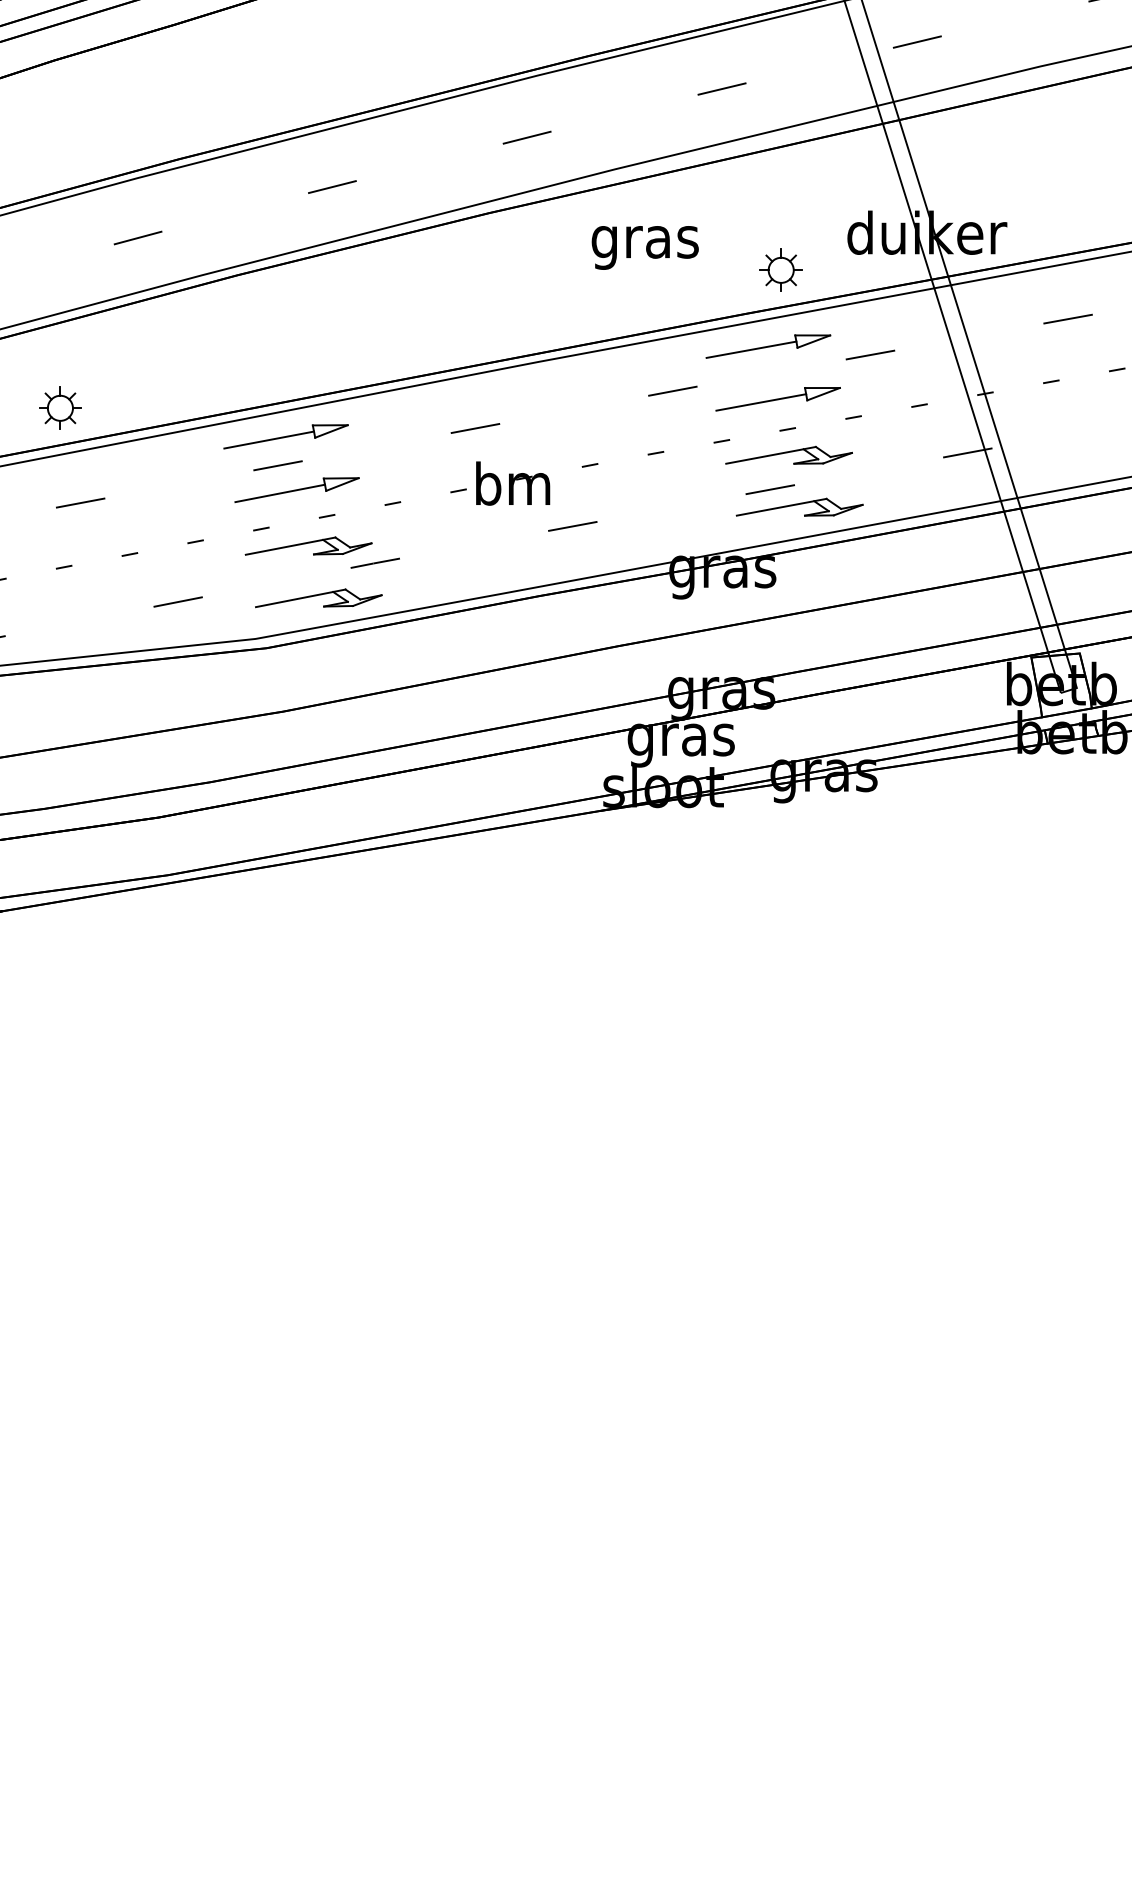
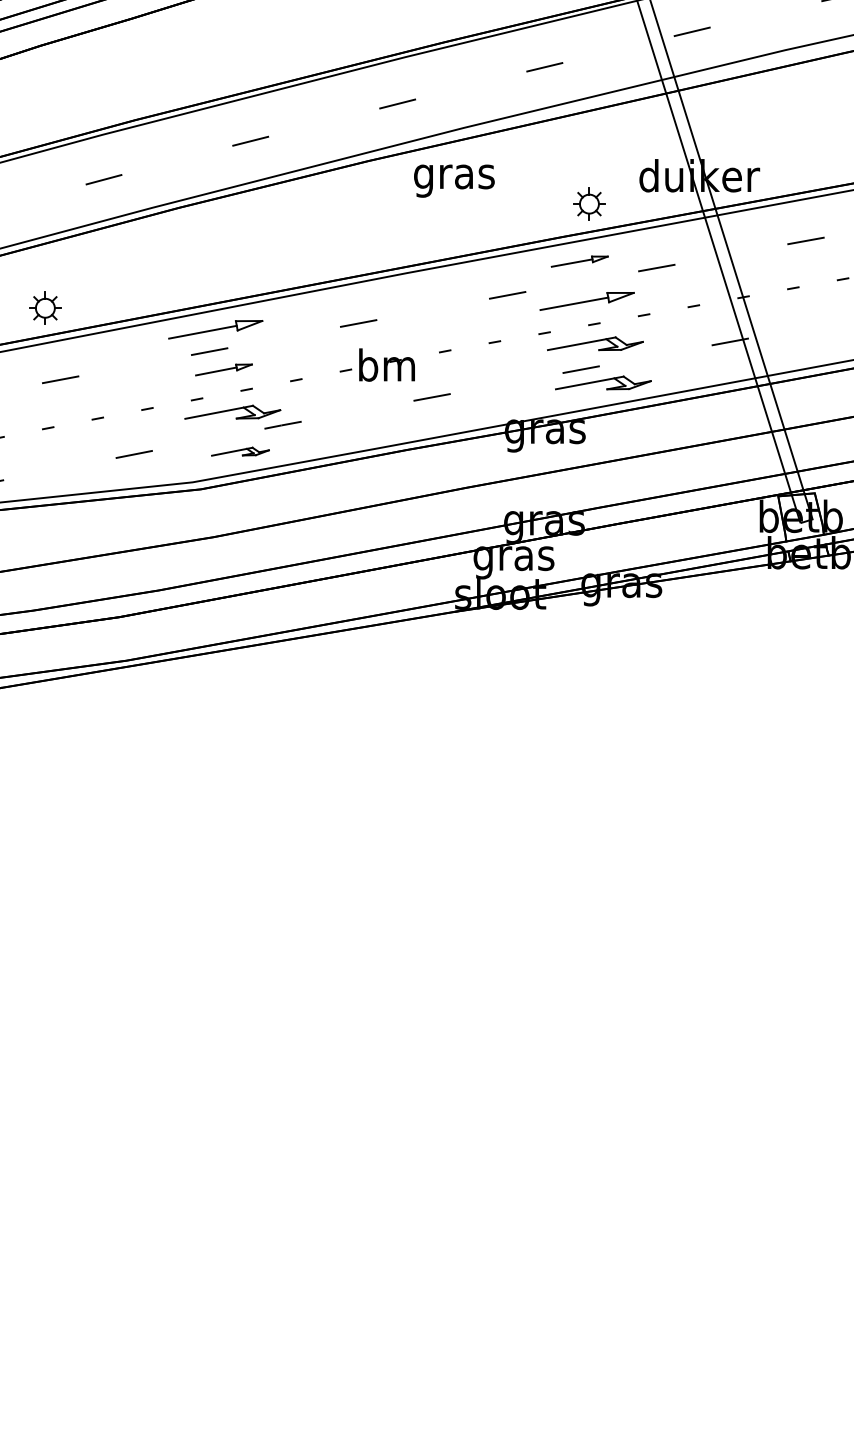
text: (644, 247) -> (453, 180), moved
part: (768, 346) -> (579, 261), size x0.6
part: (296, 489) -> (223, 369), size x0.6
part: (318, 598) -> (240, 451), size x0.6

